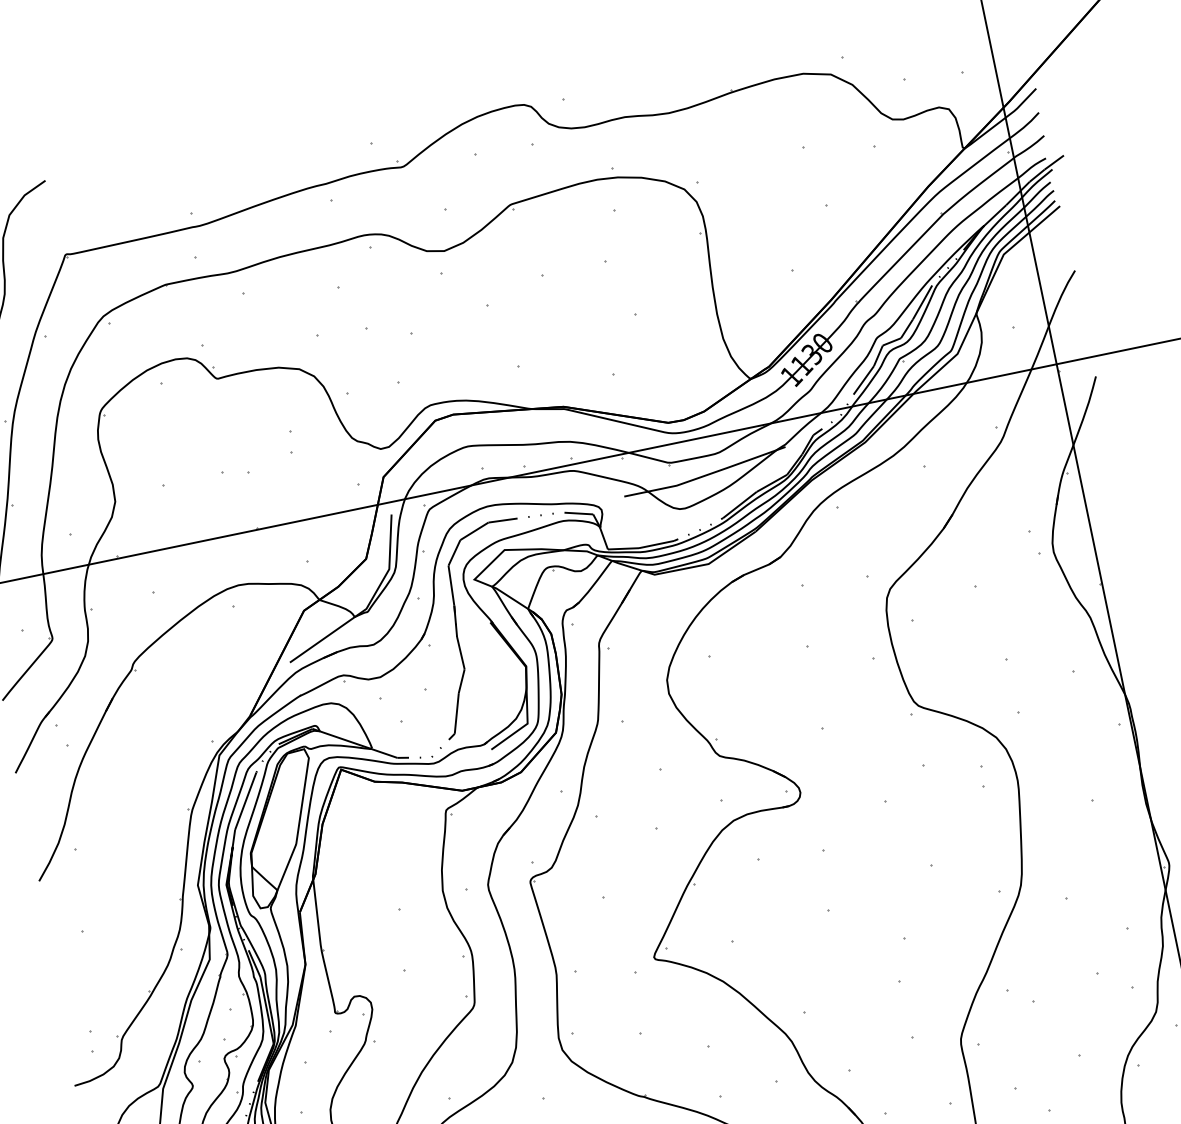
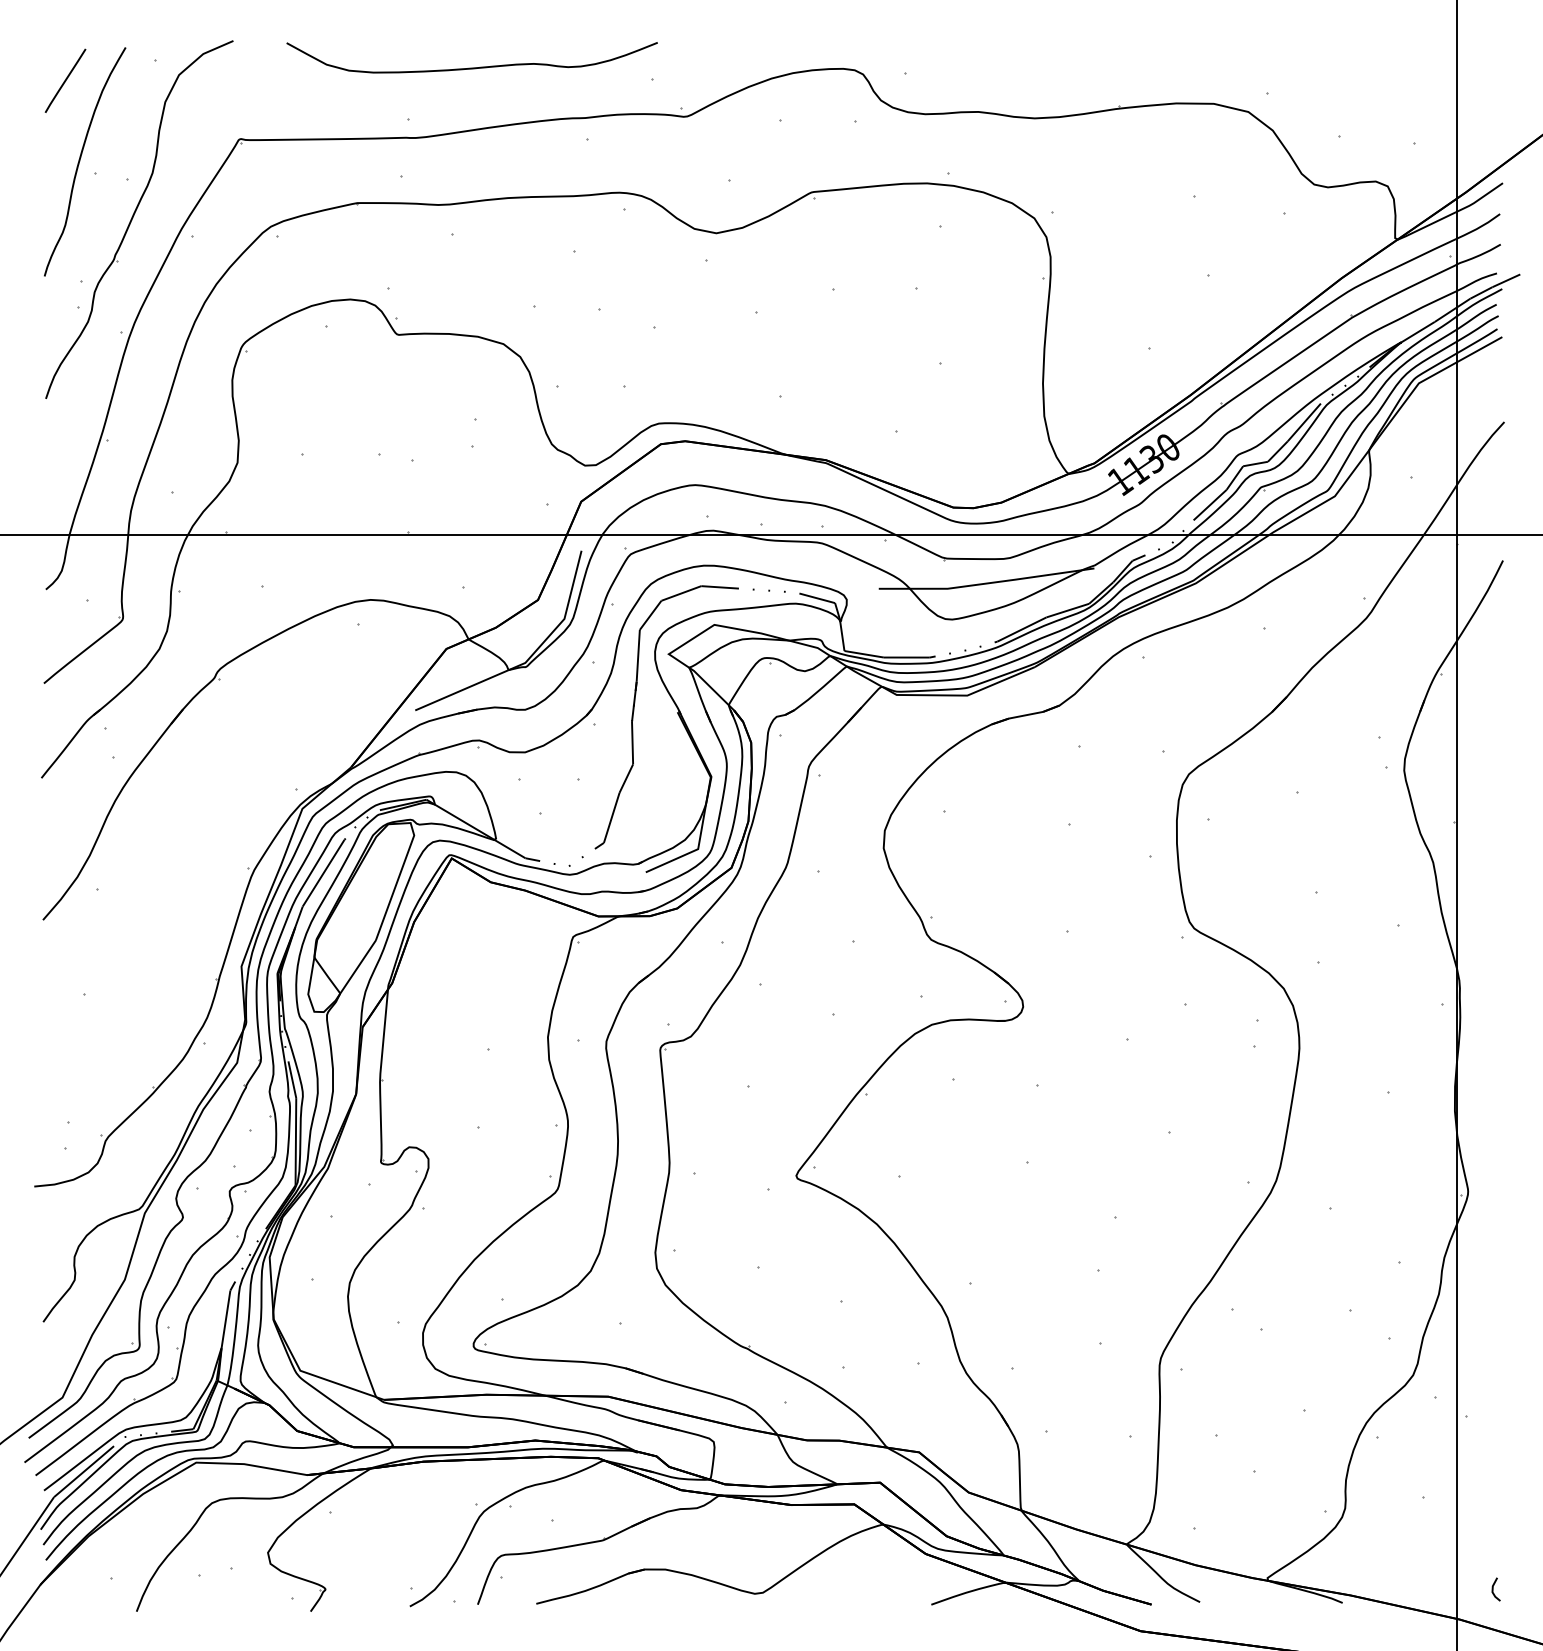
curve: (231, 163) -> (471, 67), added

